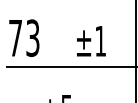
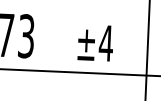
text: (100, 41) -> (106, 43), ±1 -> ±4

